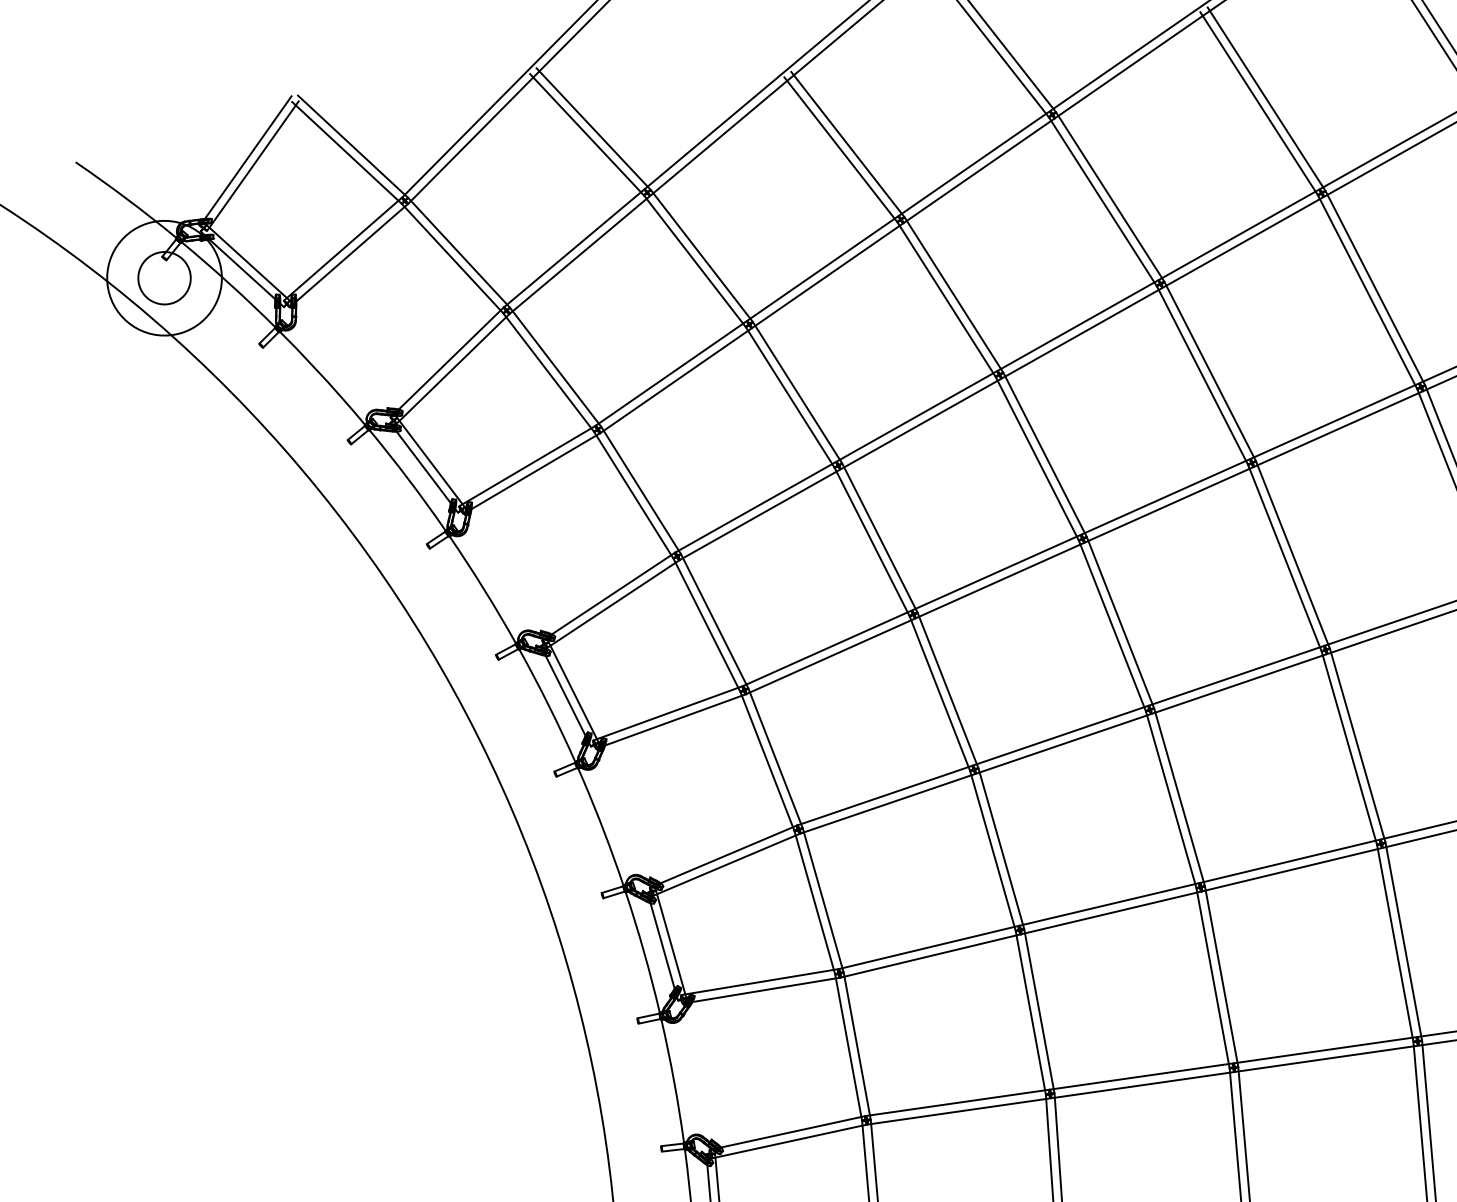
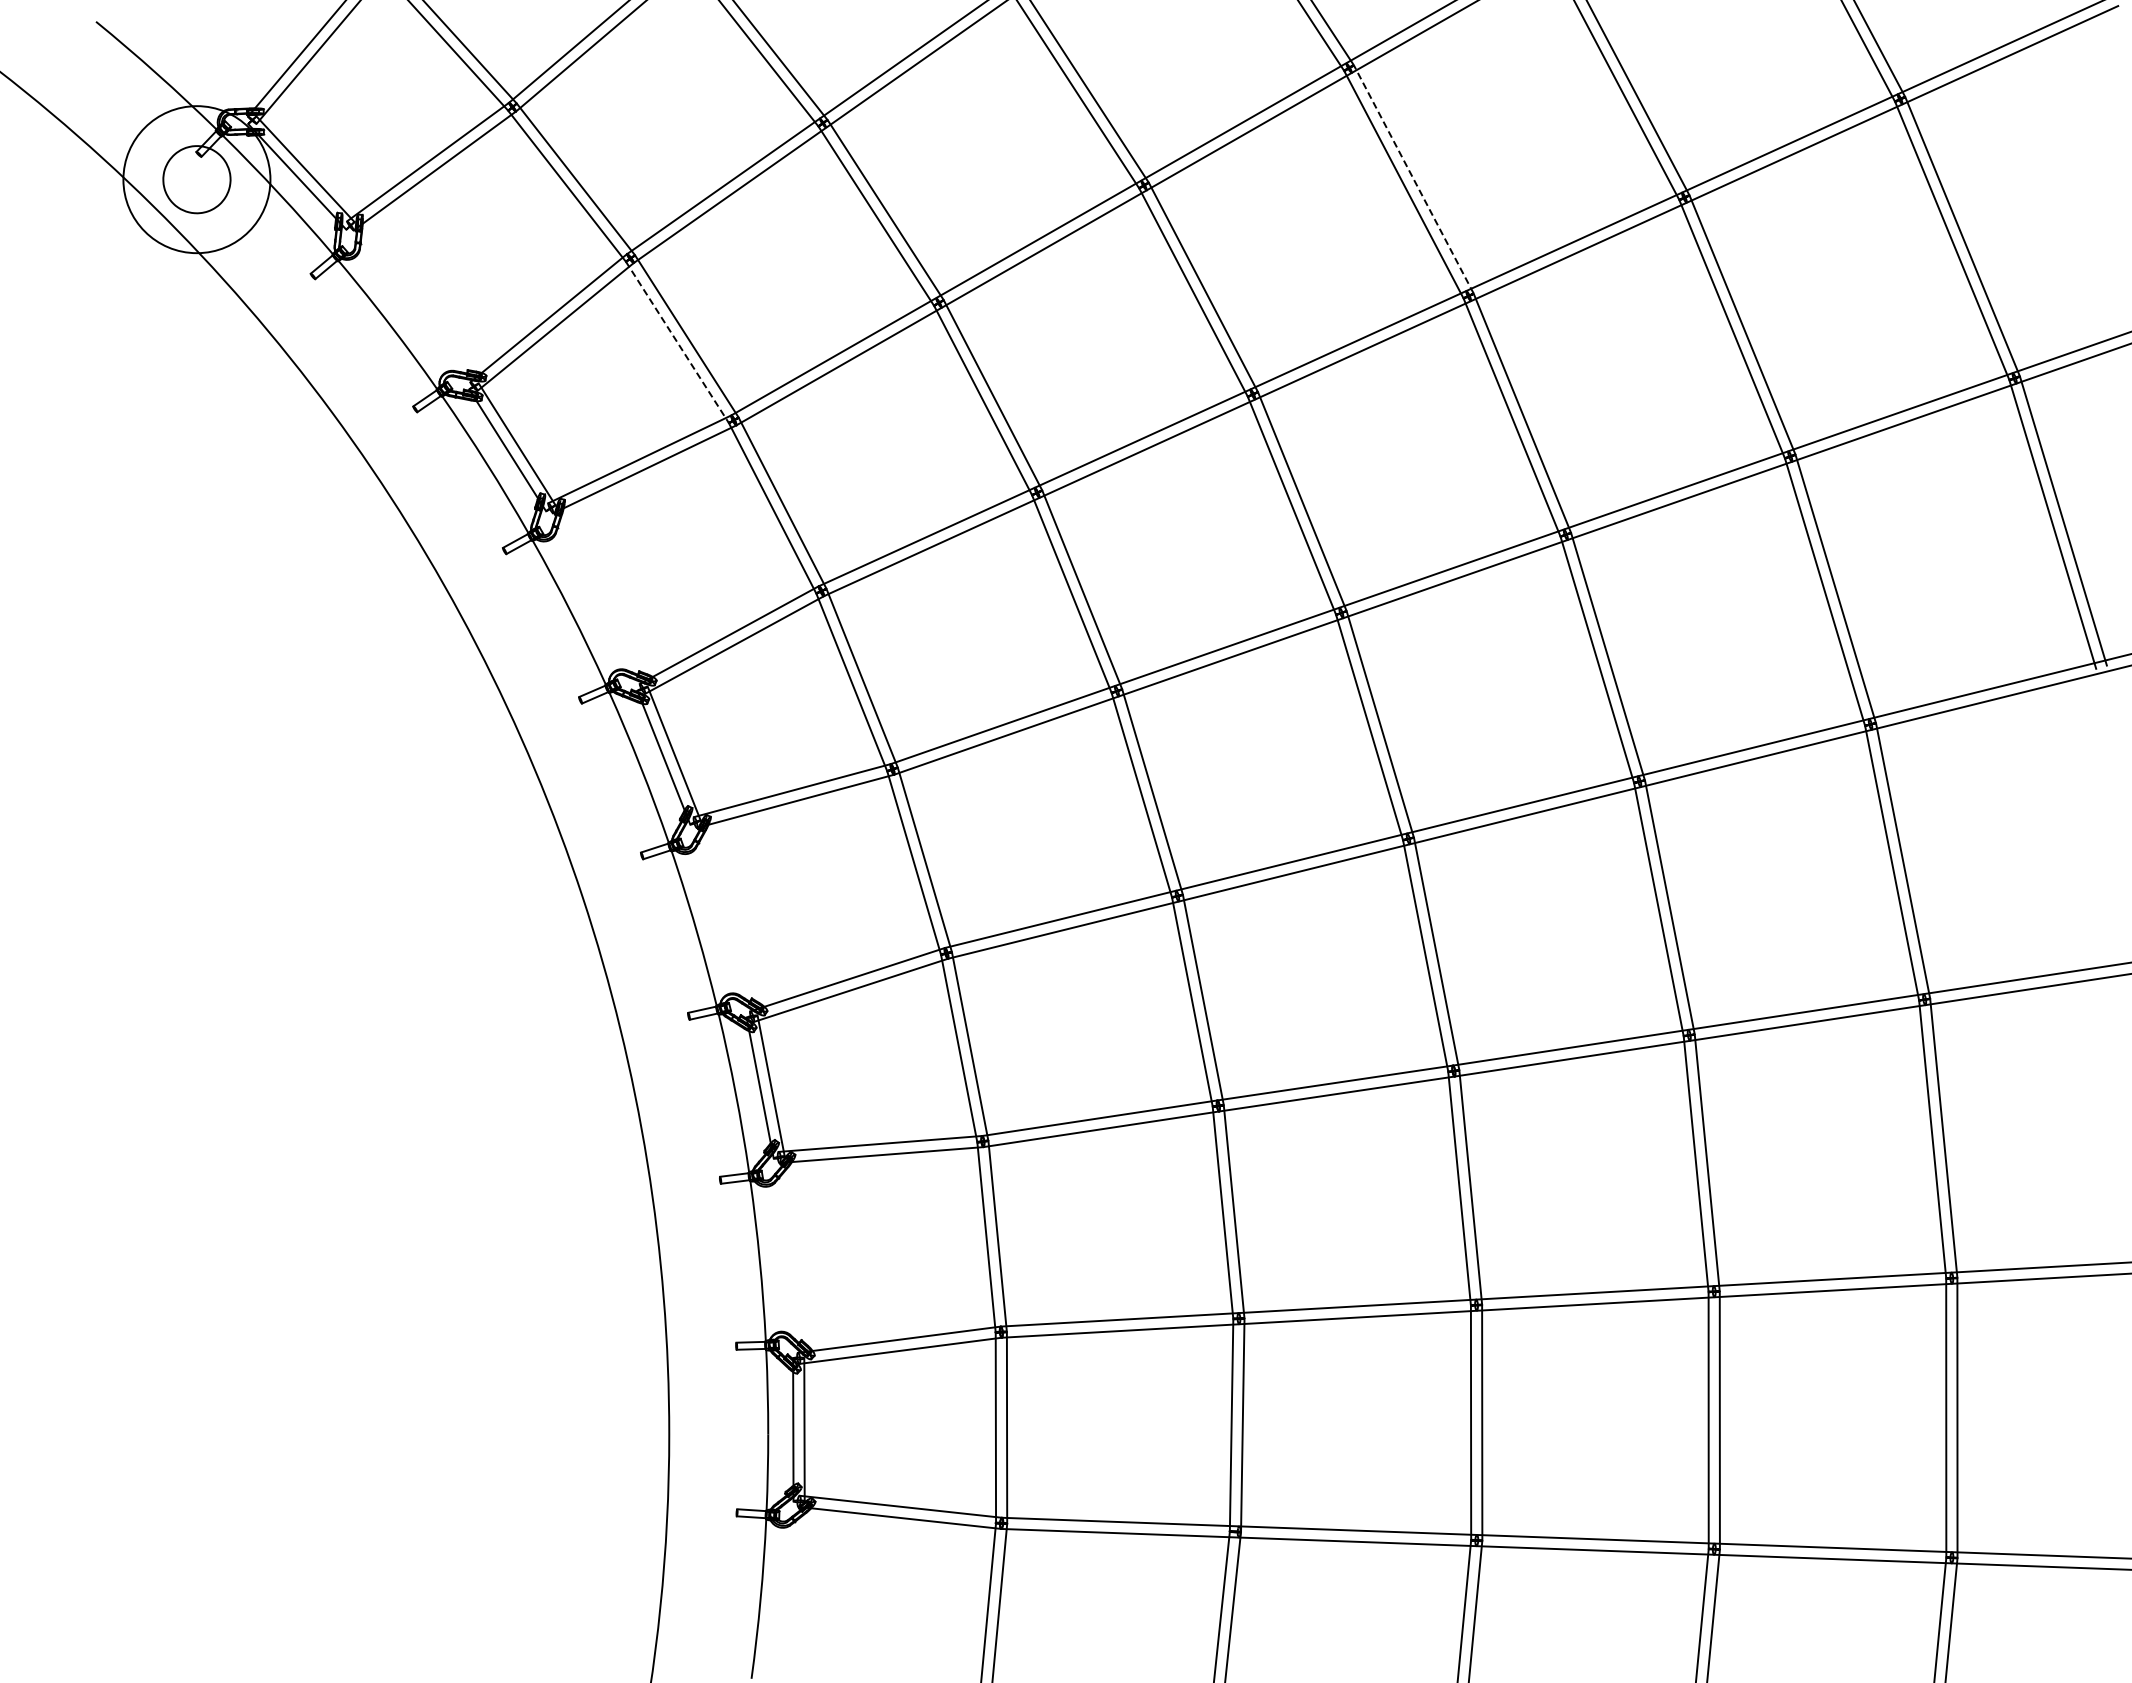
line: (1109, 197) -> (1413, 179), solid -> dashed
line: (548, 372) -> (677, 342), solid -> dashed

